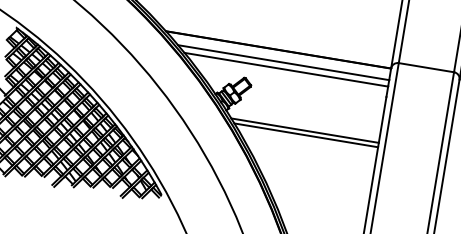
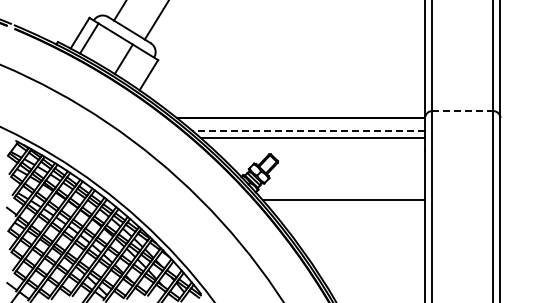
line: (283, 63) -> (308, 131), solid -> dashed
line: (426, 68) -> (463, 111), solid -> dashed
line: (305, 134) -> (345, 204), removed

